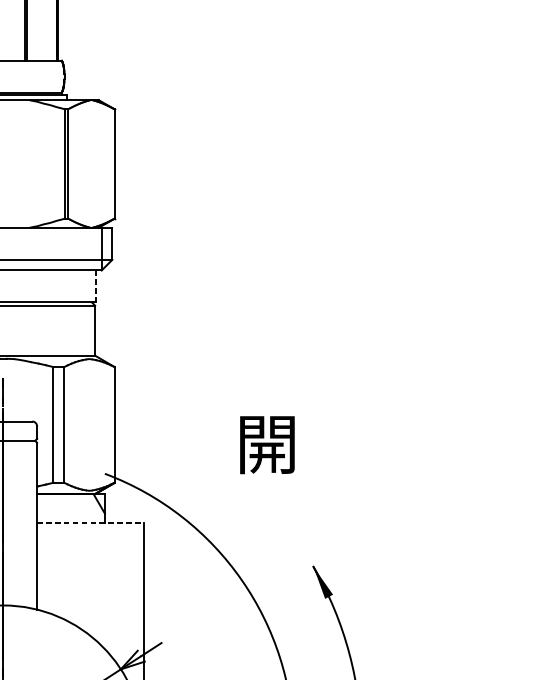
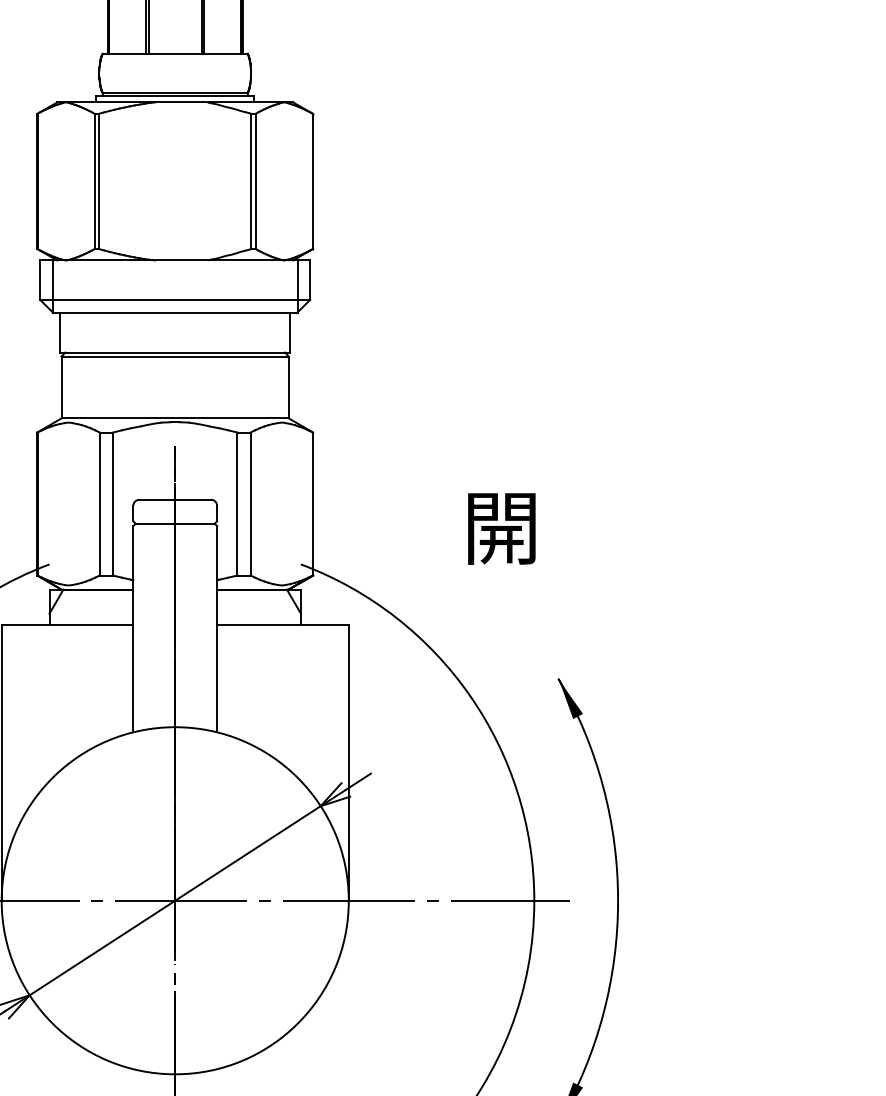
line: (96, 286) -> (290, 332), dashed -> solid
line: (90, 523) -> (282, 625), dashed -> solid

